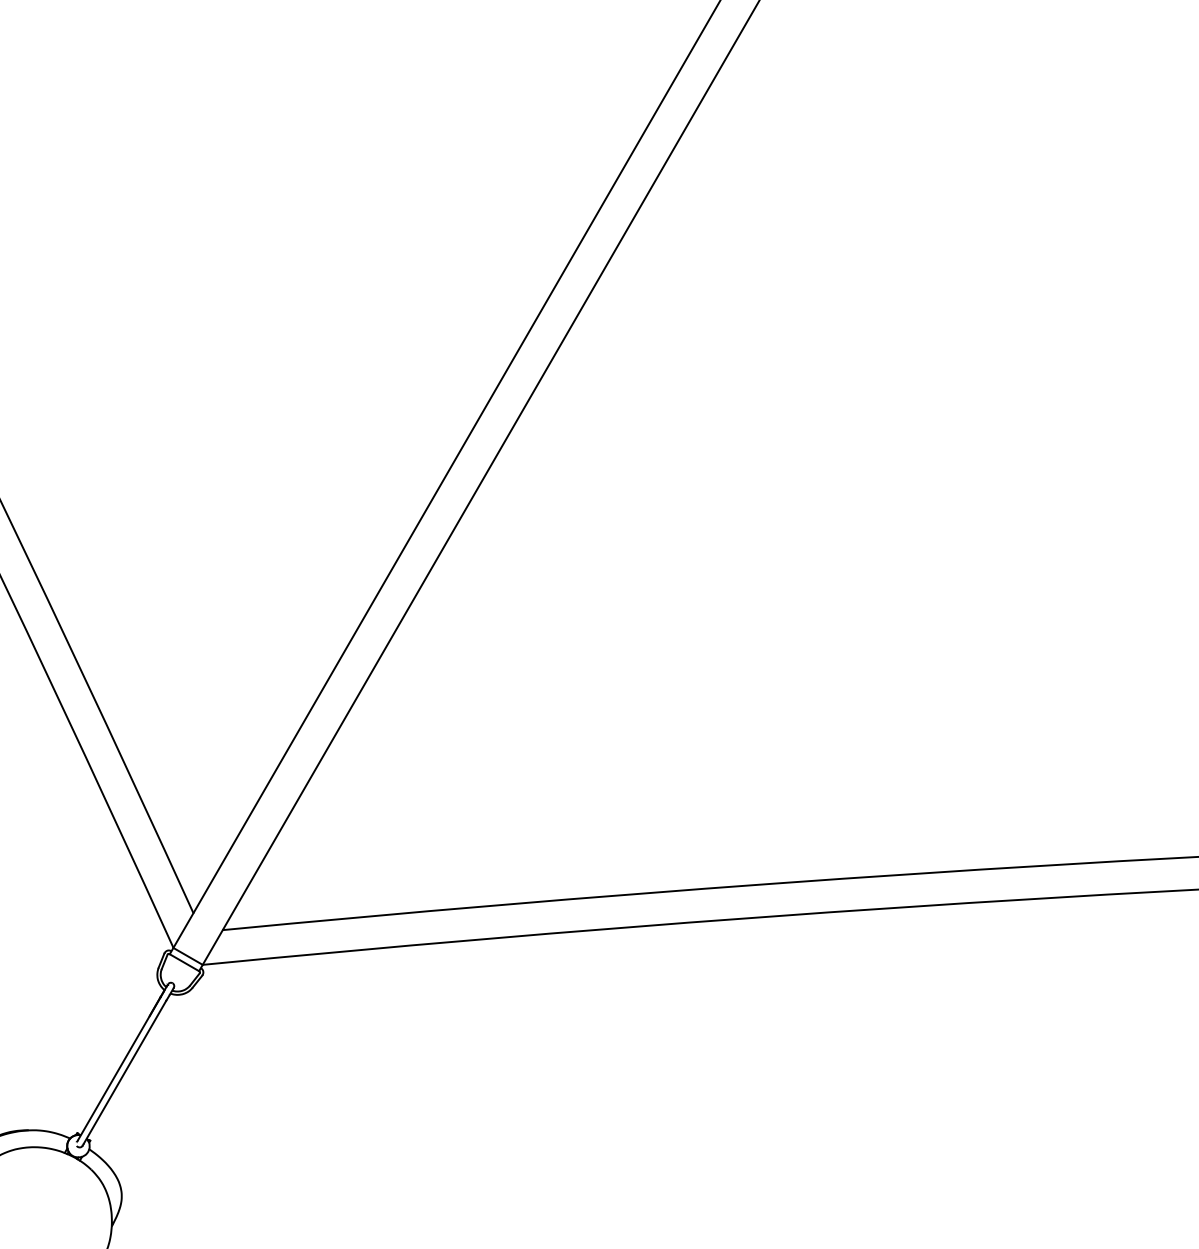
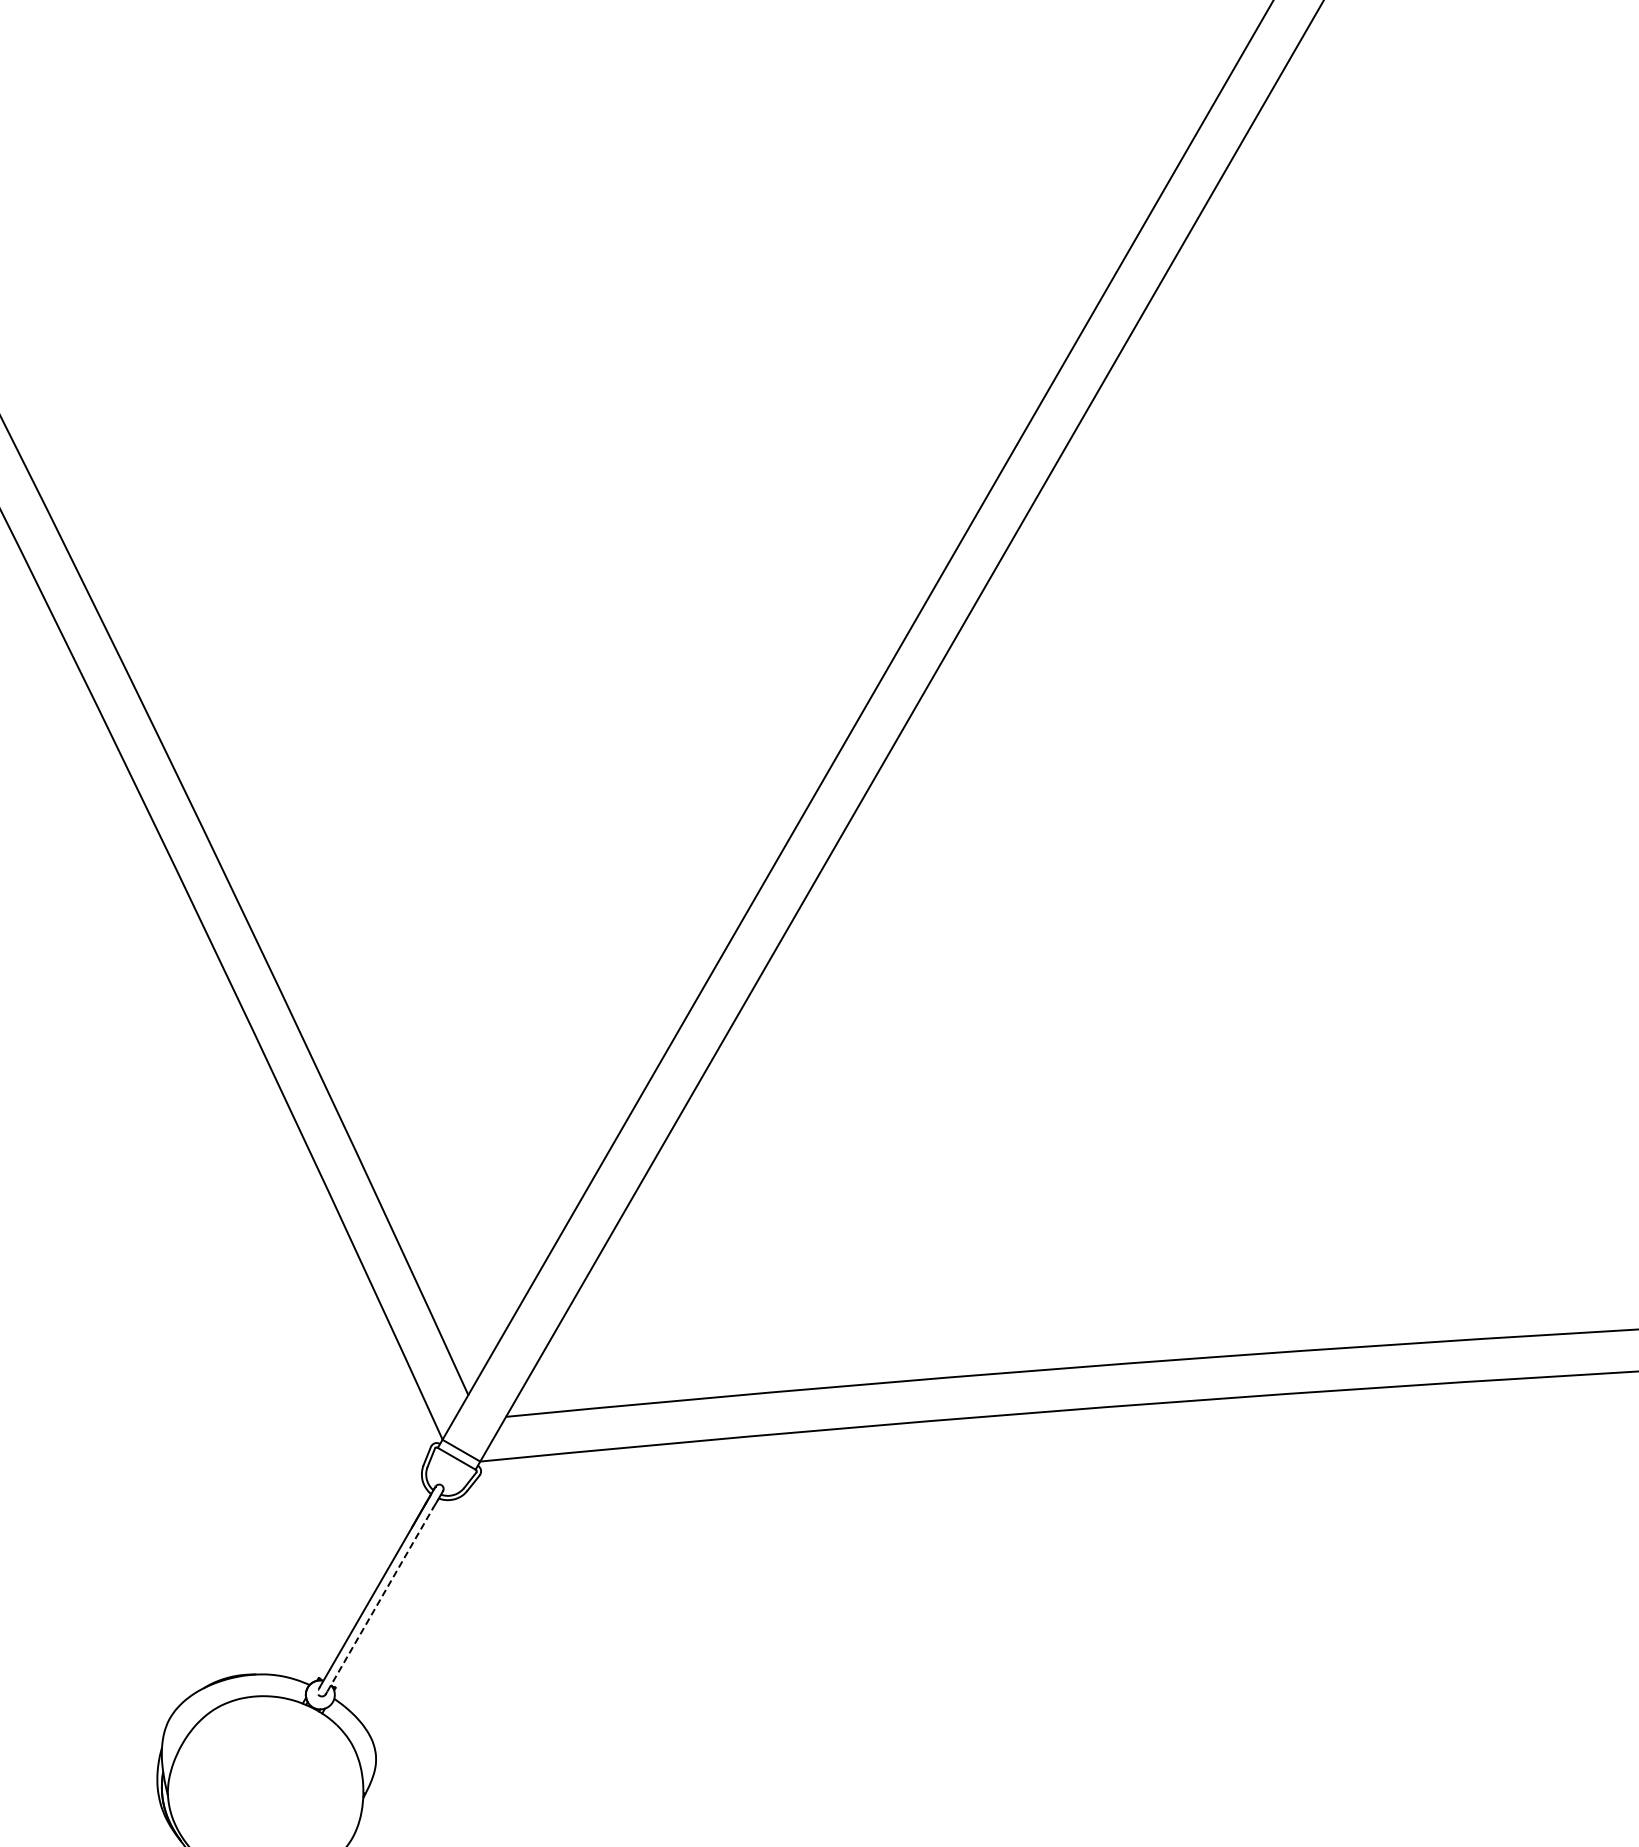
line: (125, 1072) -> (380, 1599), solid -> dashed

